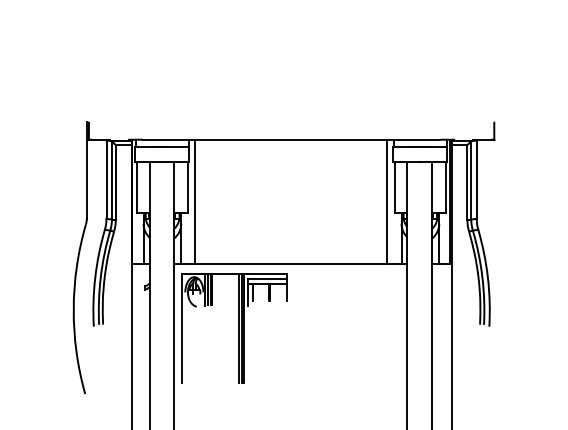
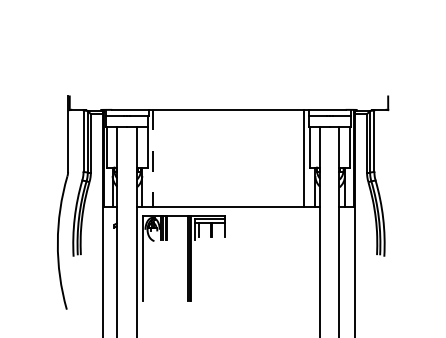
line: (195, 201) -> (153, 158), solid -> dashed

